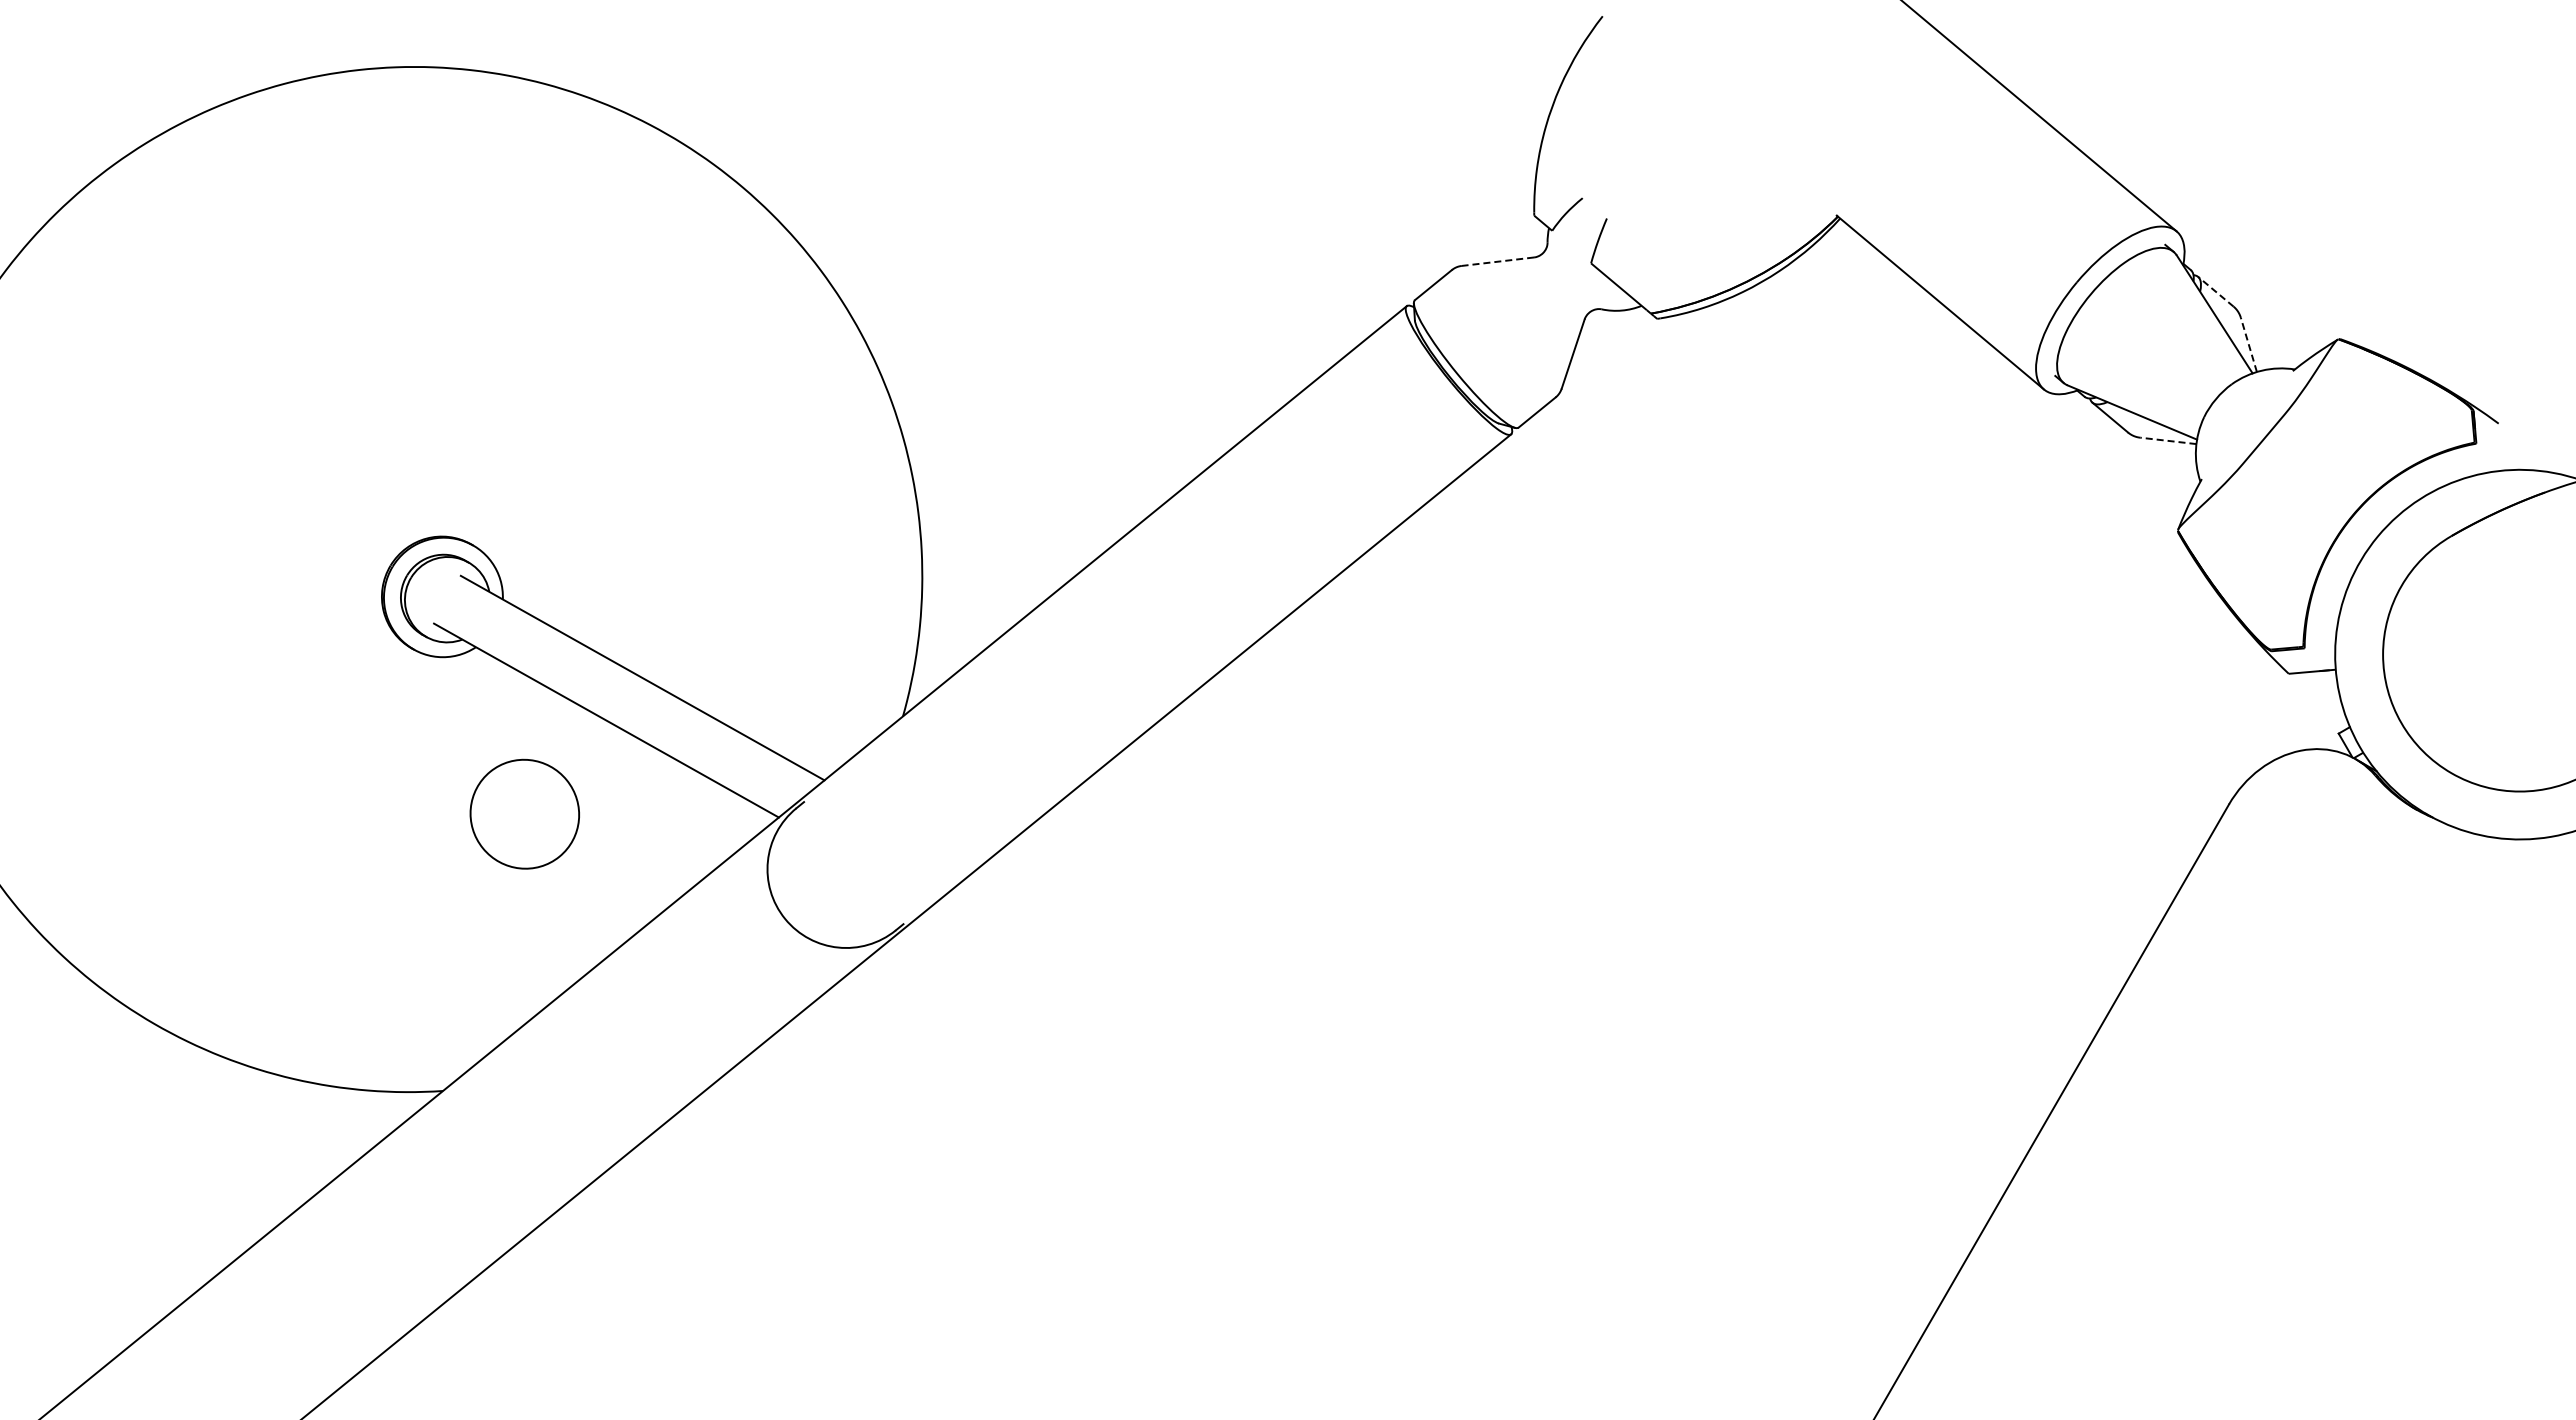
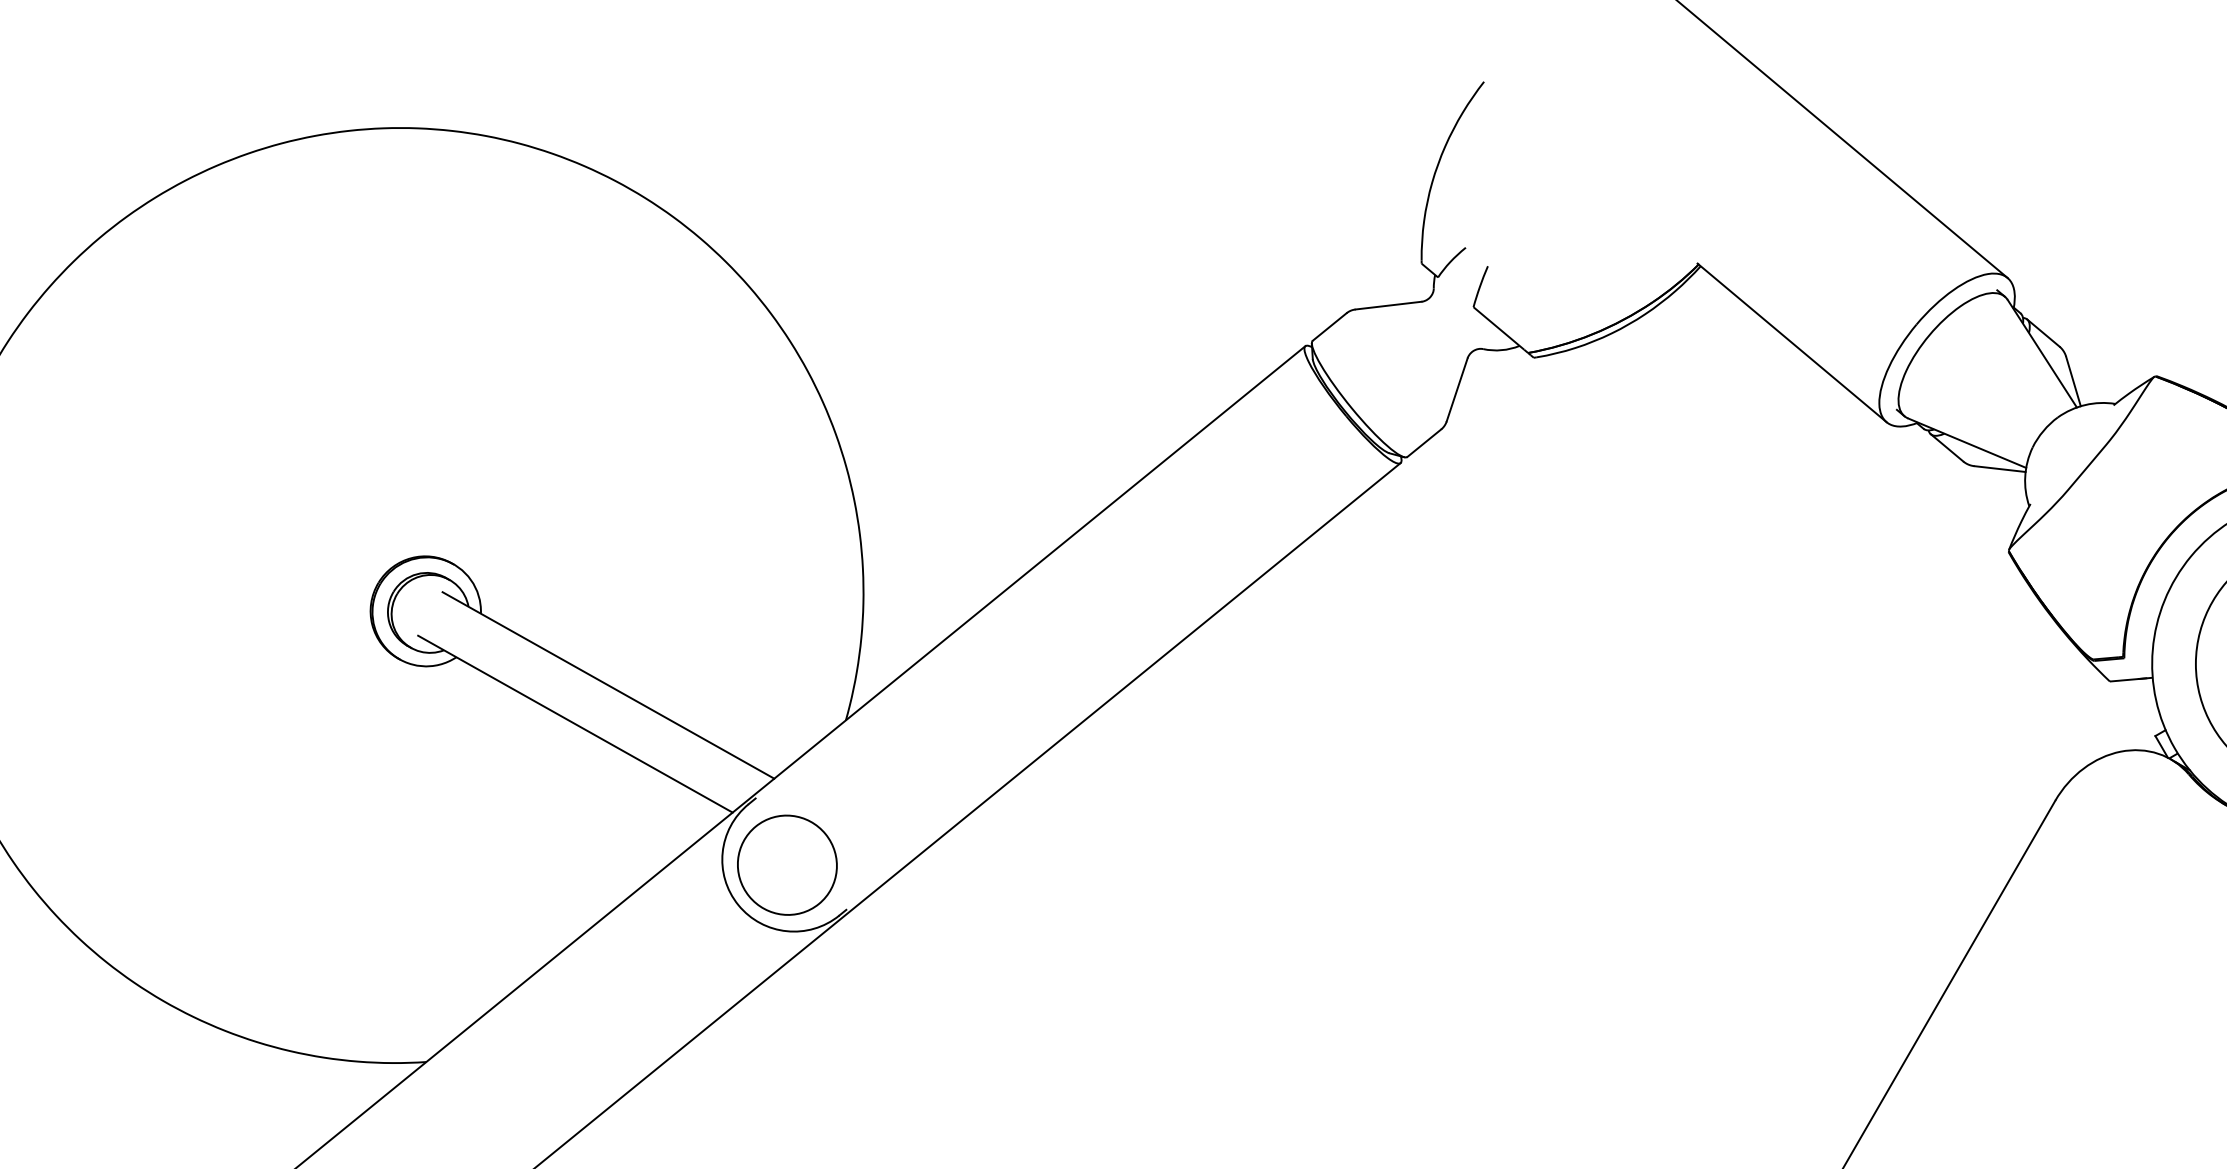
line: (1497, 261) -> (1388, 305), dashed -> solid
line: (2215, 291) -> (2043, 332), dashed -> solid
line: (2248, 344) -> (2073, 381), dashed -> solid
line: (2167, 440) -> (1999, 468), dashed -> solid
part: (524, 813) -> (787, 864), moved

